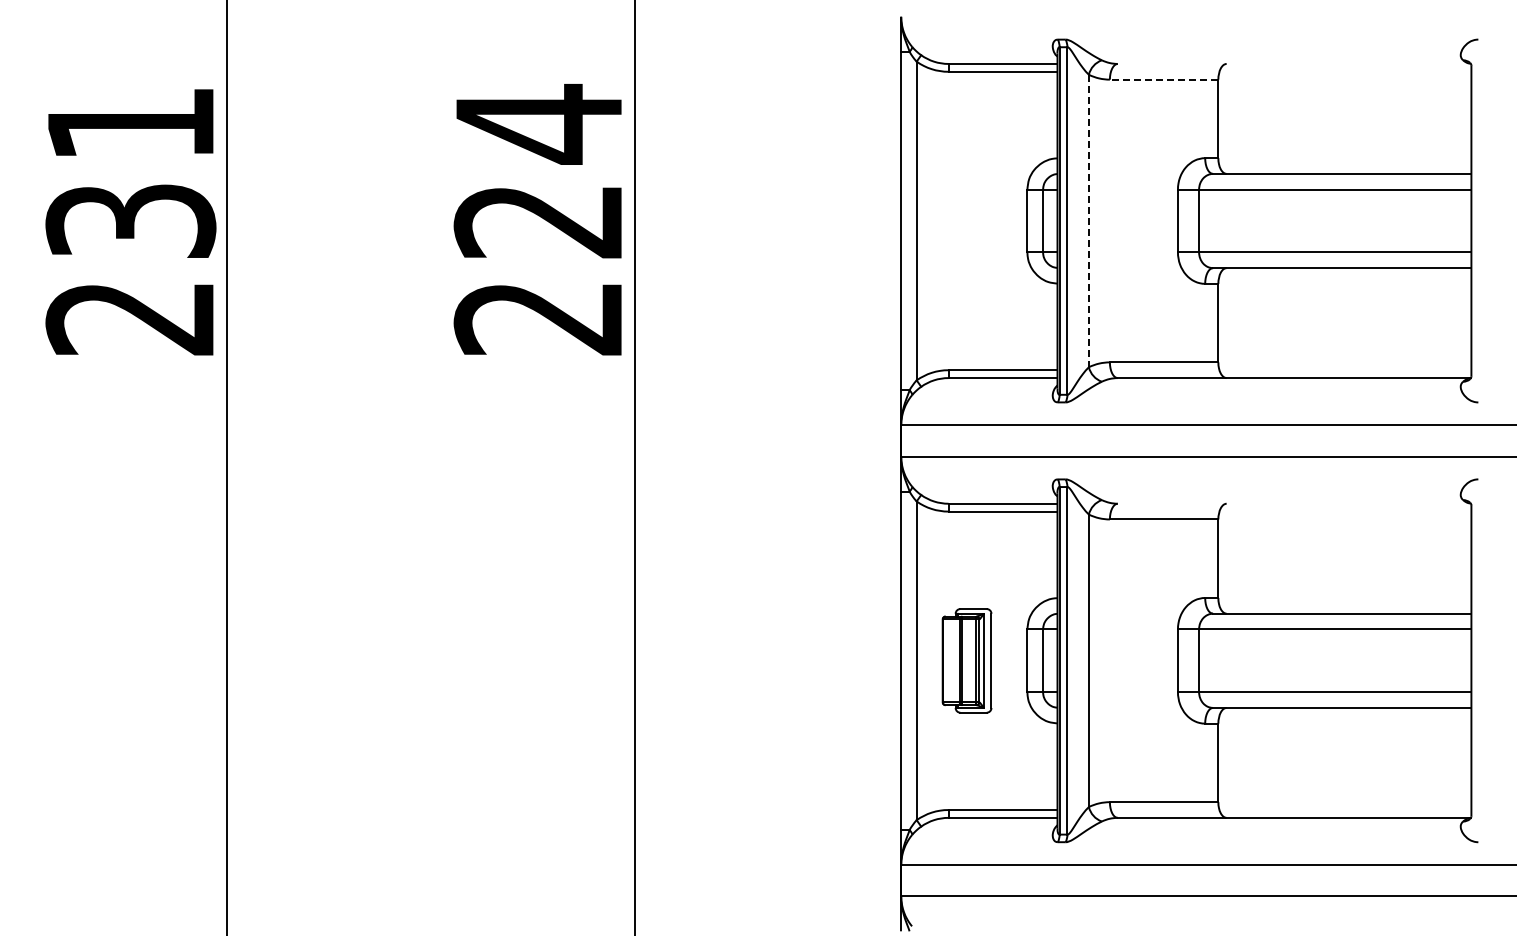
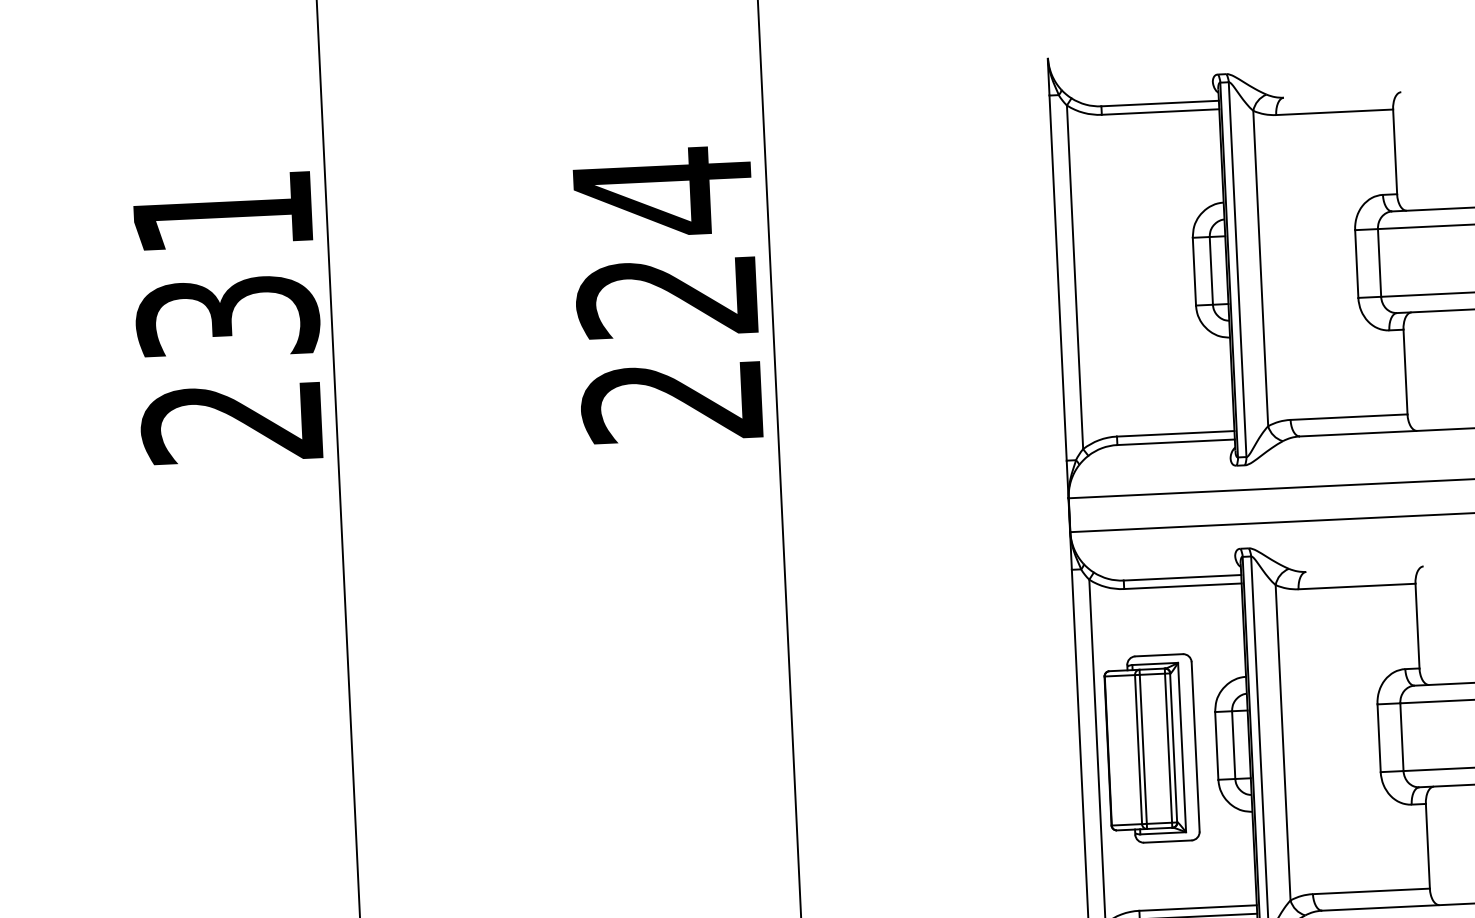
line: (1163, 79) -> (1333, 112), dashed -> solid
line: (1088, 221) -> (1260, 269), dashed -> solid
part: (966, 660) -> (1151, 748), size x1.67

